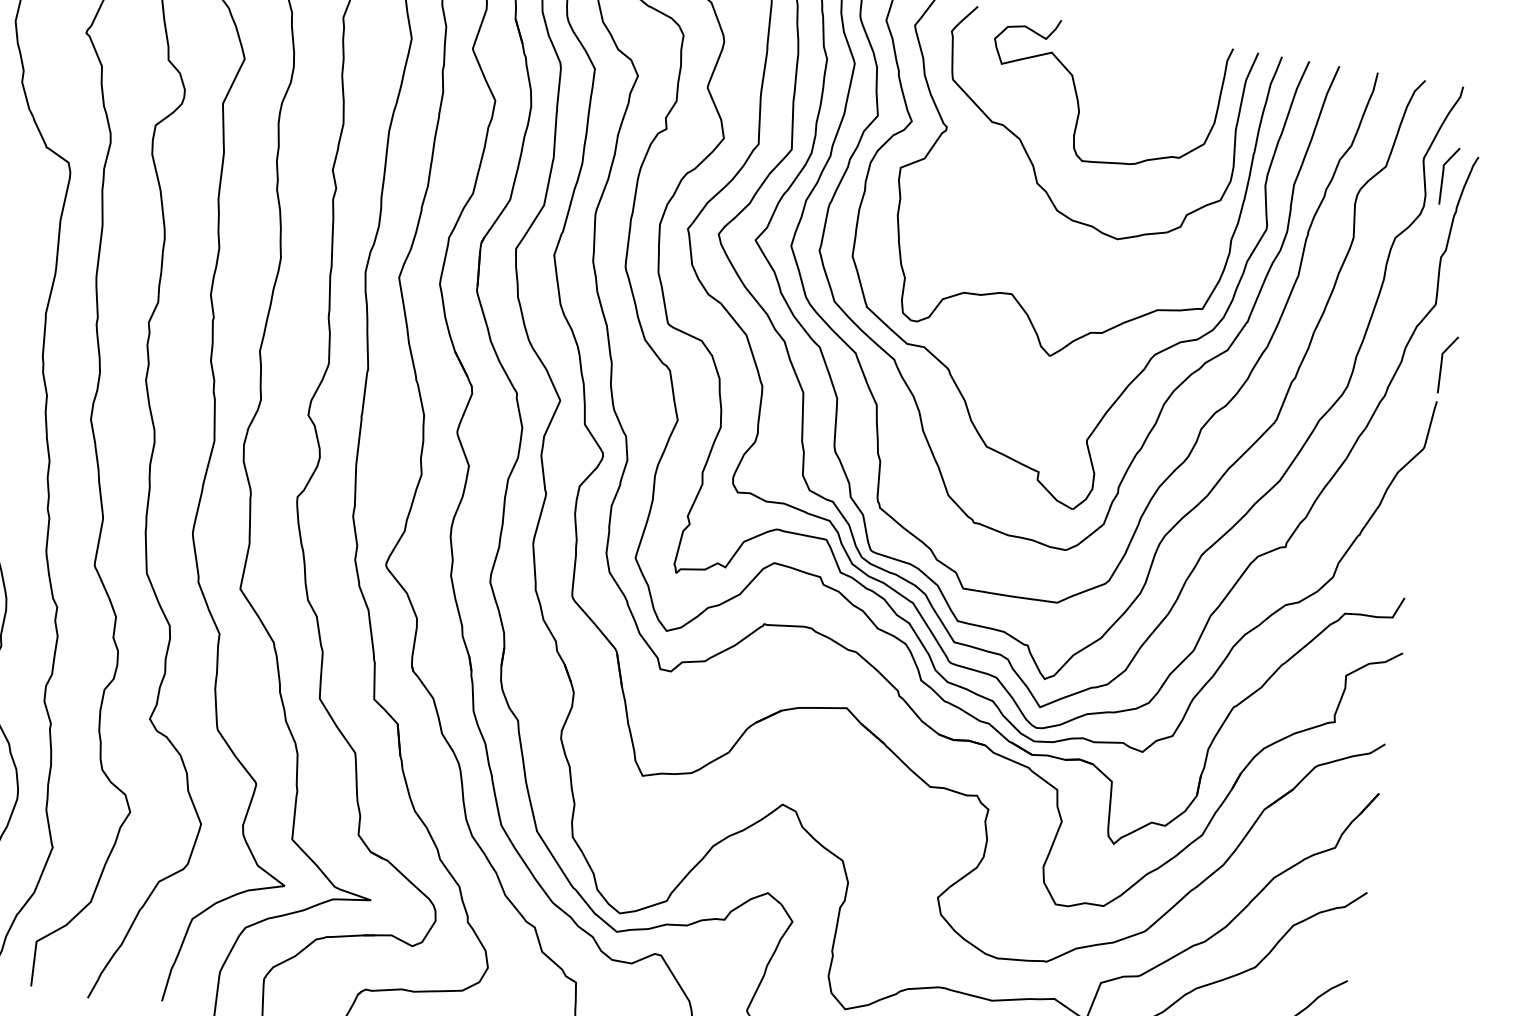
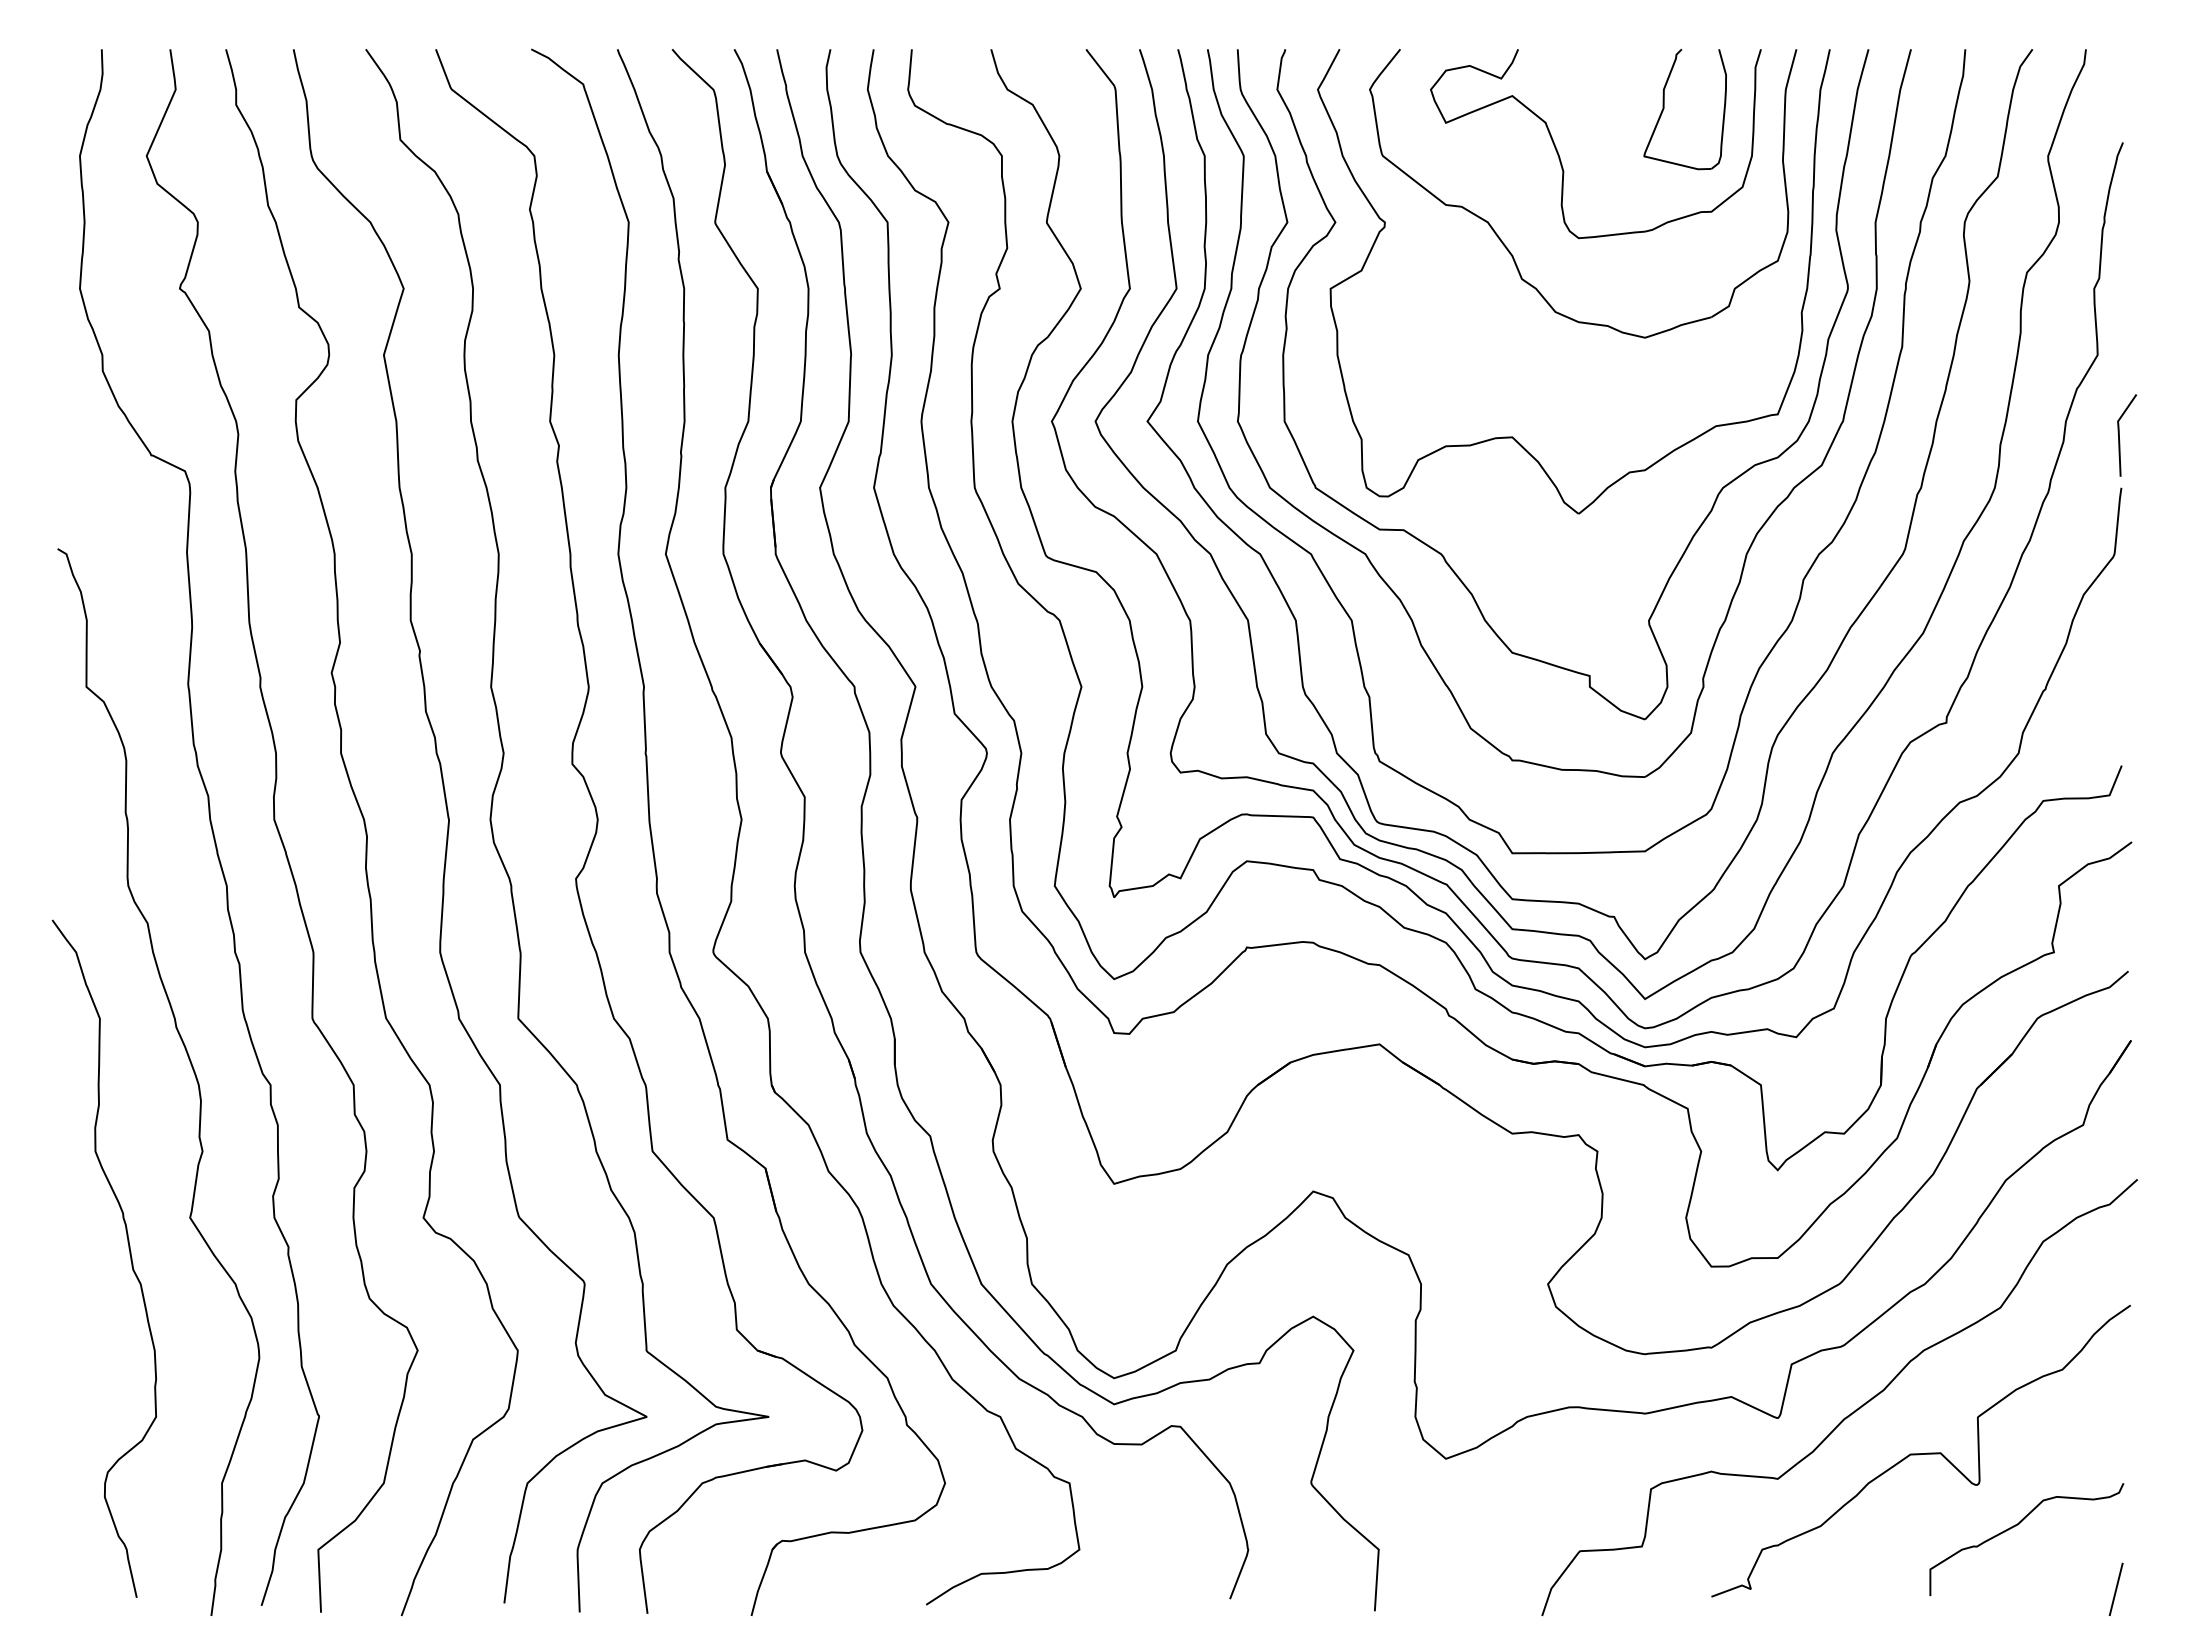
part: (1157, 80) -> (1664, 109), added
line: (1443, 175) -> (2078, 175), removed

